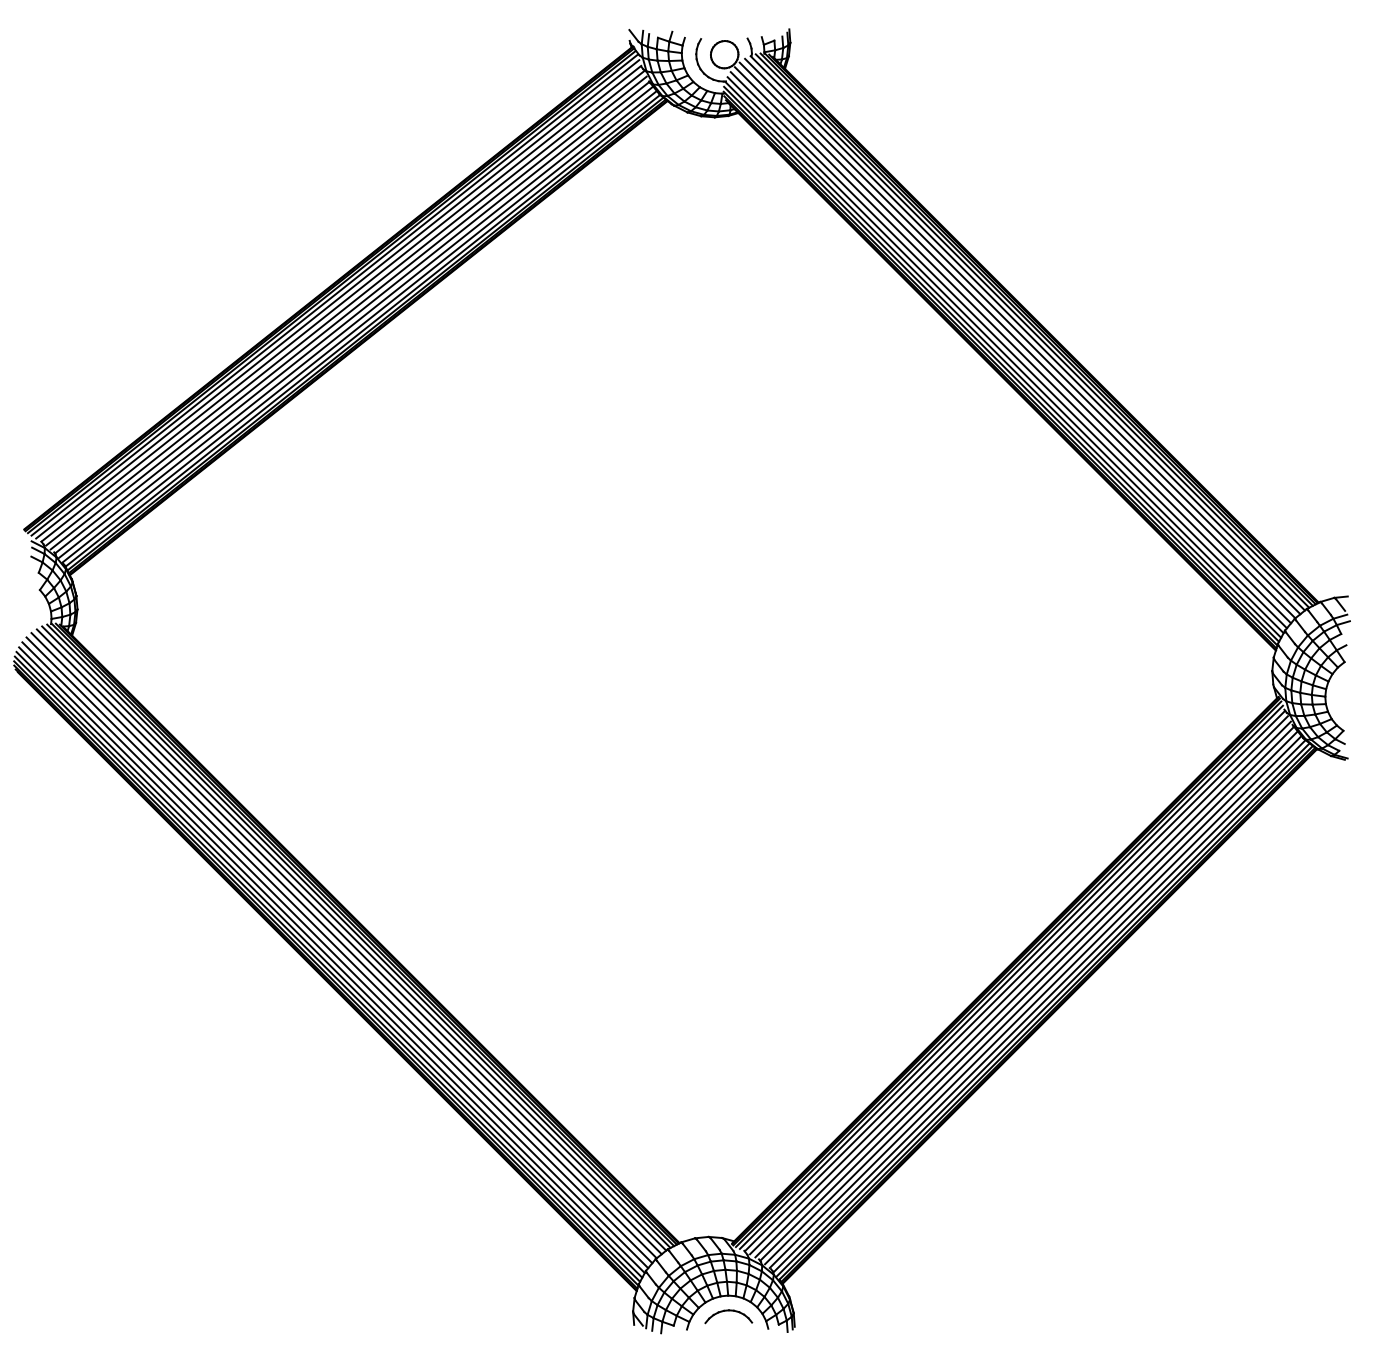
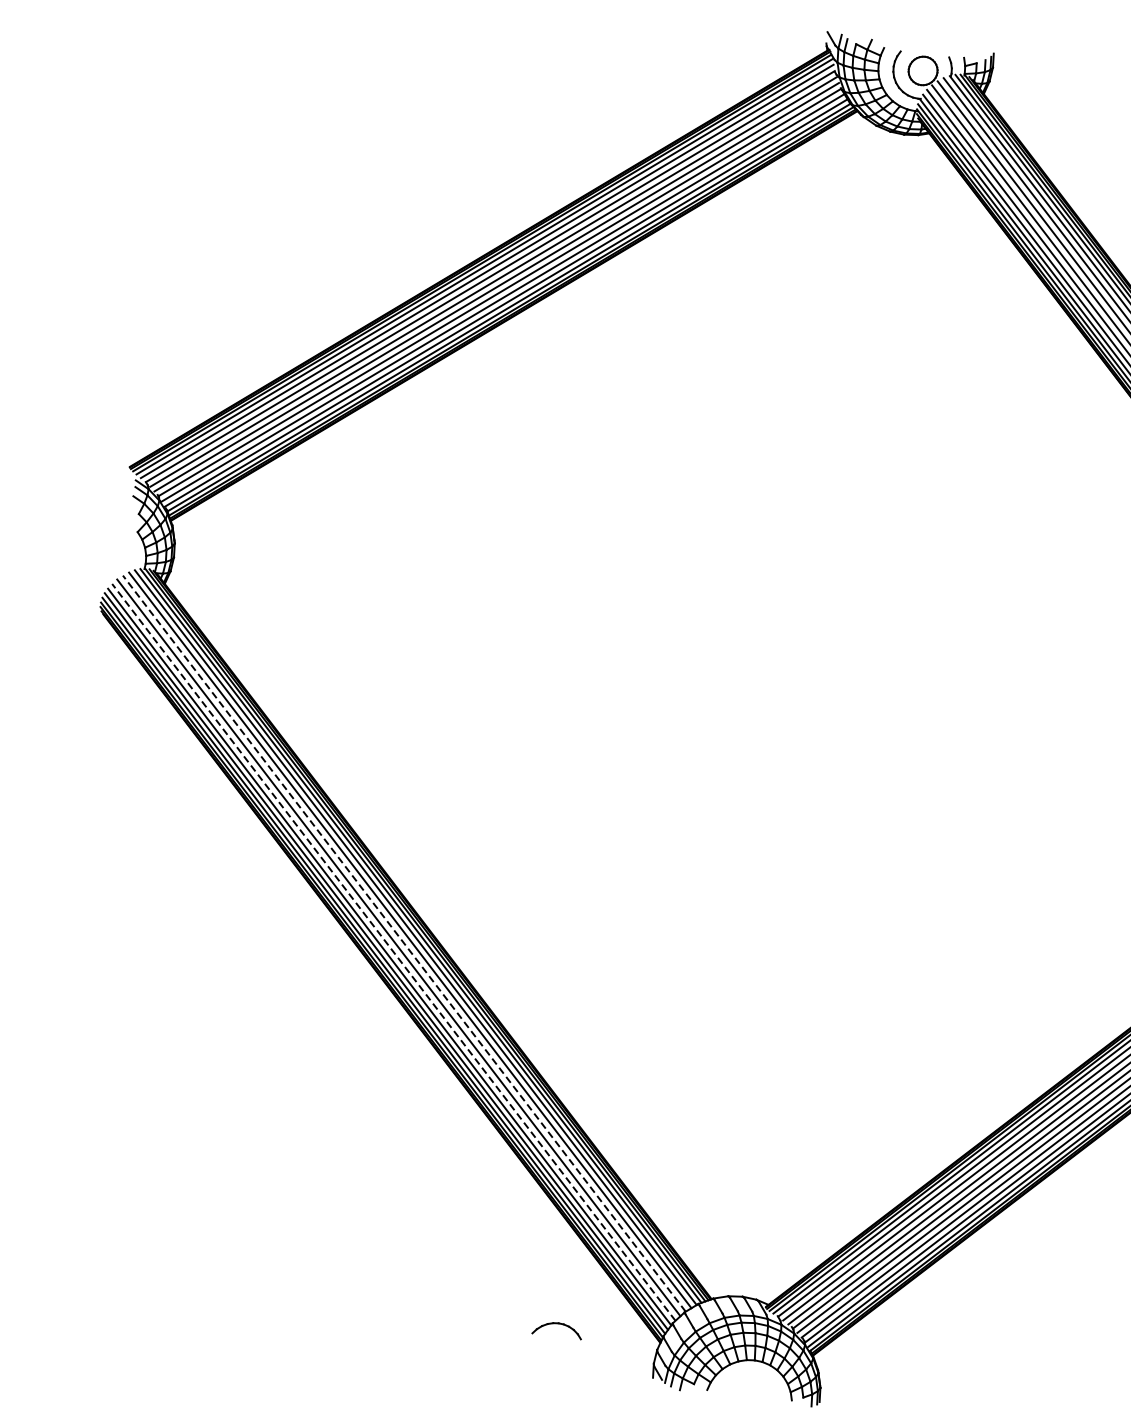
line: (343, 945) -> (403, 943), solid -> dashed
line: (335, 955) -> (394, 952), solid -> dashed
part: (728, 1316) -> (557, 1329), moved

